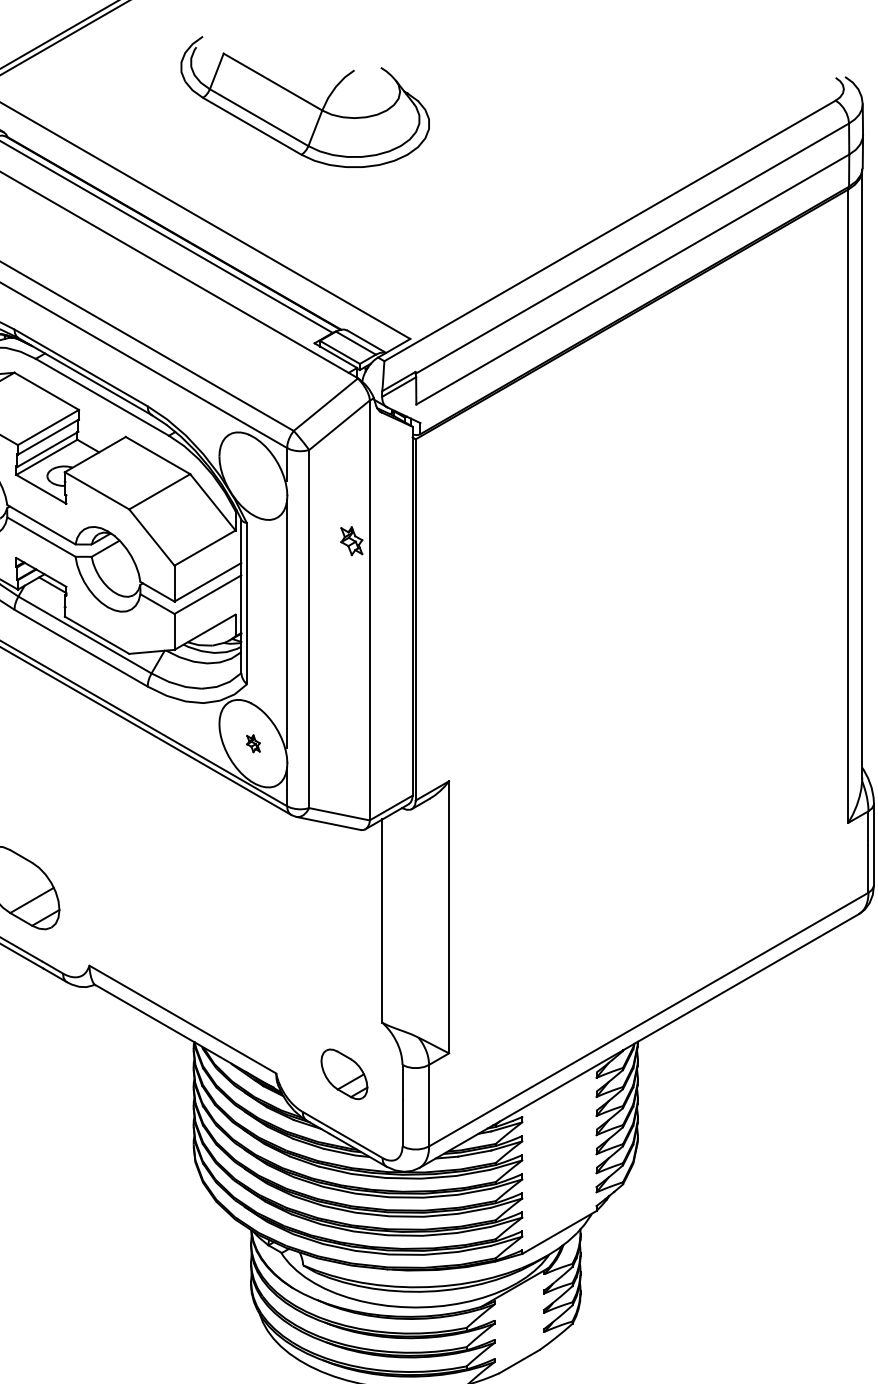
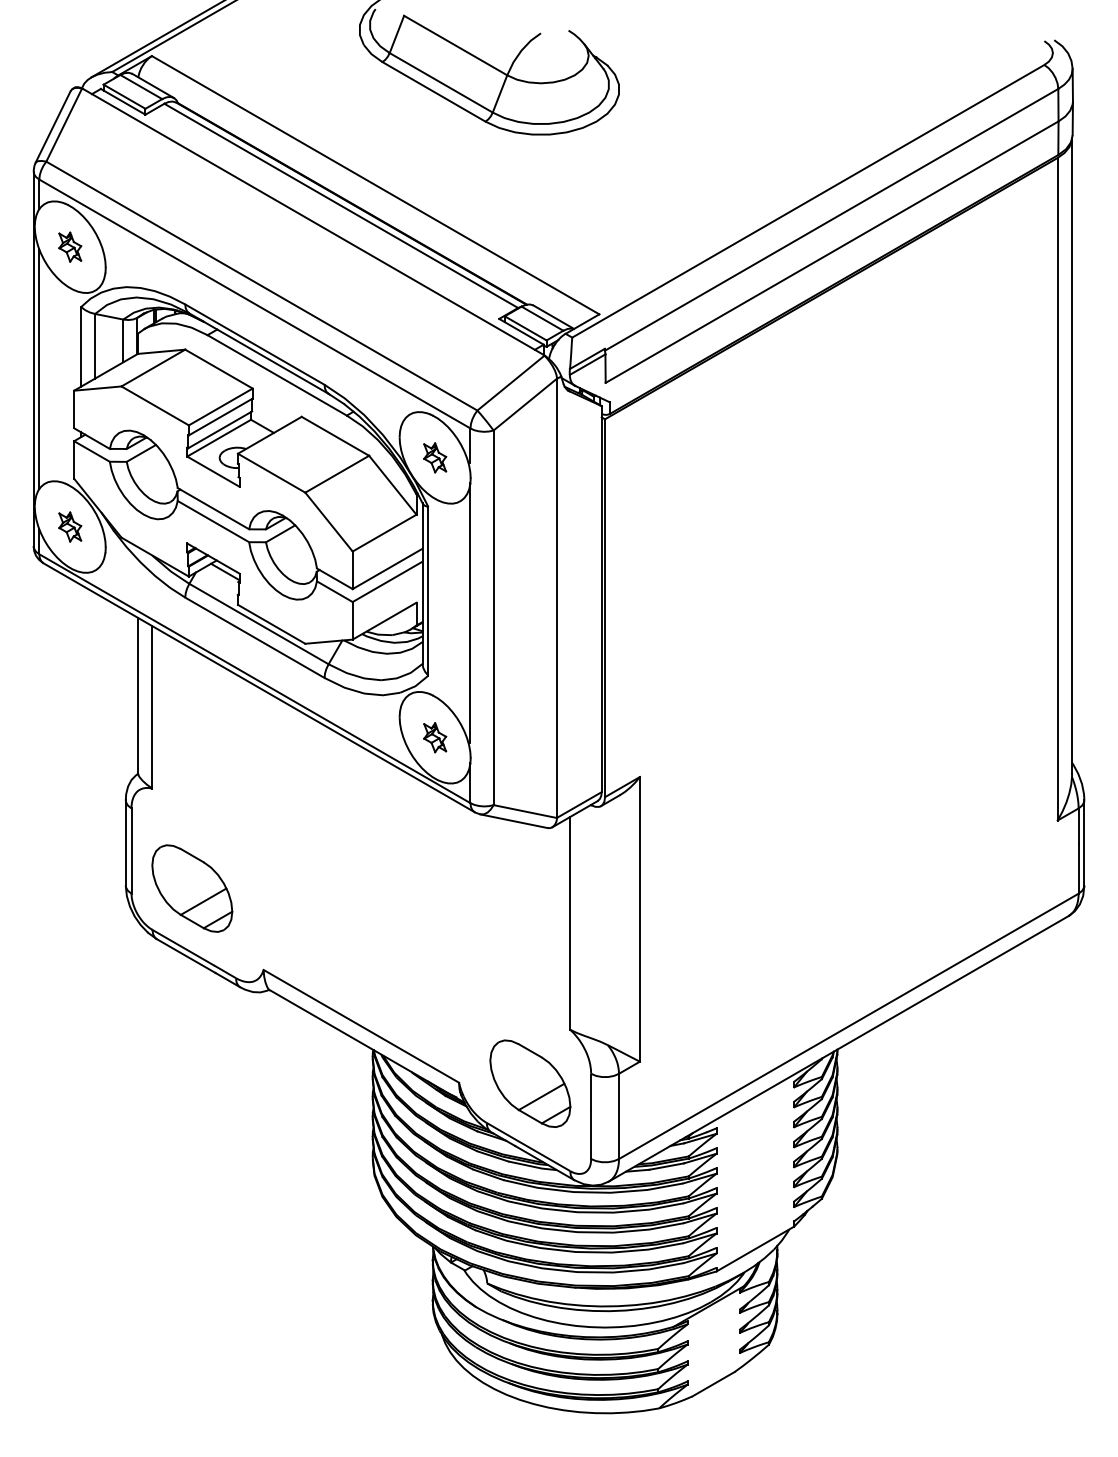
part: (352, 540) -> (435, 457), moved
part: (253, 743) -> (435, 737), size x1.67
part: (344, 1074) -> (530, 1083), size x1.67

